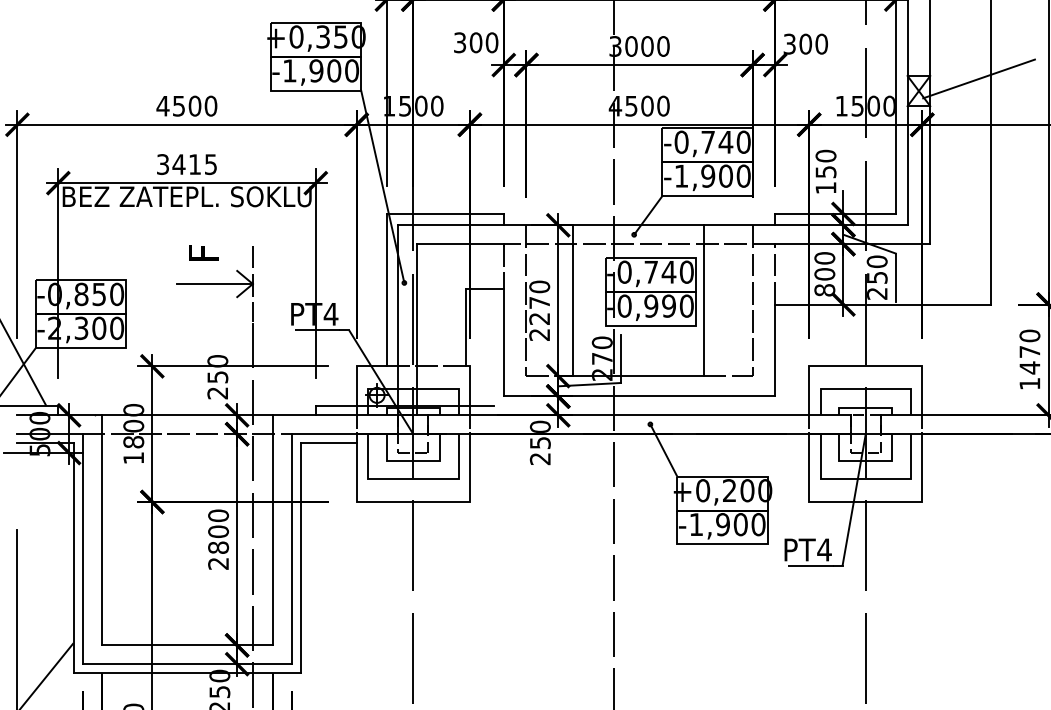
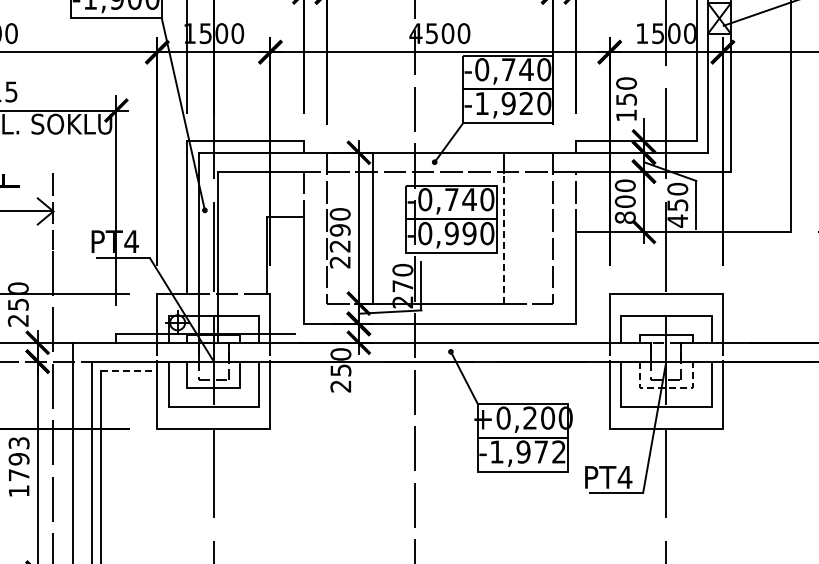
text: (725, 175) -> (526, 102), -1,900 -> -1,920
text: (877, 293) -> (678, 220), 250 -> 450
text: (539, 302) -> (340, 229), 2270 -> 2290
line: (703, 310) -> (504, 237), solid -> dashed
line: (329, 443) -> (130, 370), solid -> dashed
line: (866, 460) -> (667, 387), solid -> dashed
text: (749, 524) -> (550, 451), -1,900 -> -1,972
text: (218, 539) -> (19, 466), 2800 -> 1793

